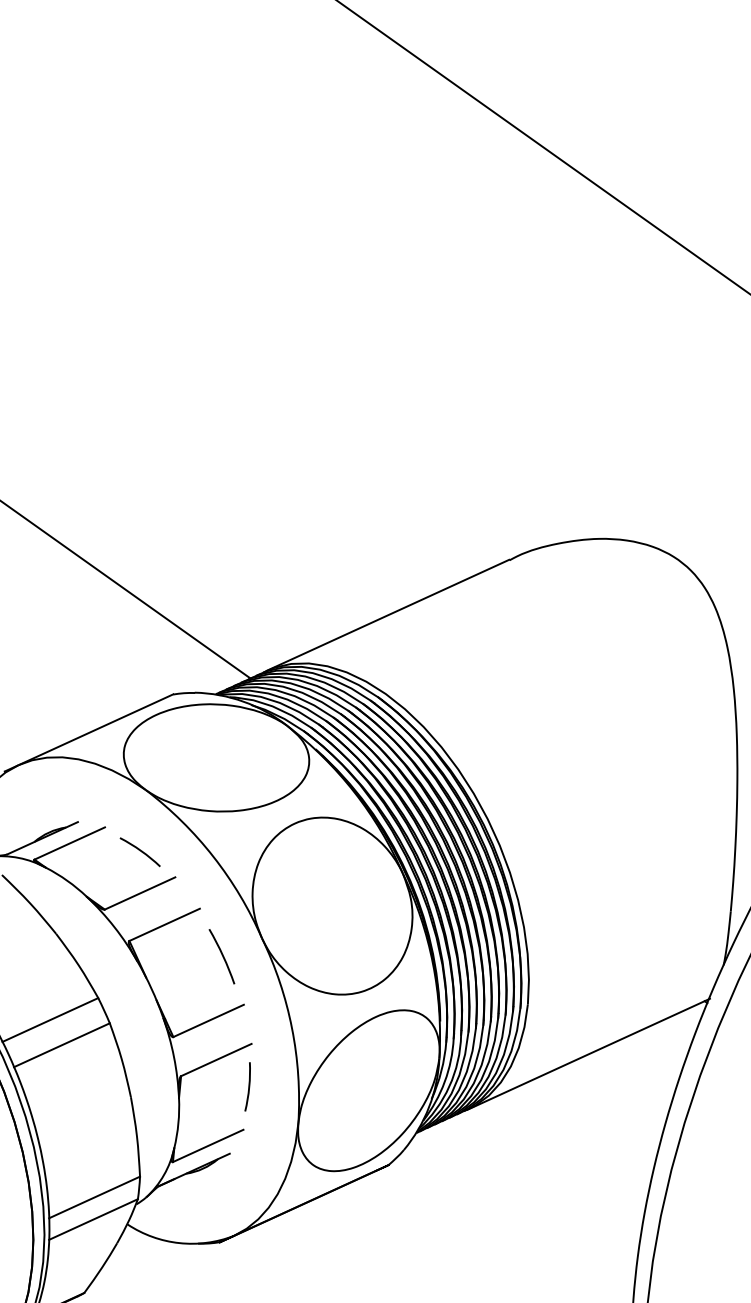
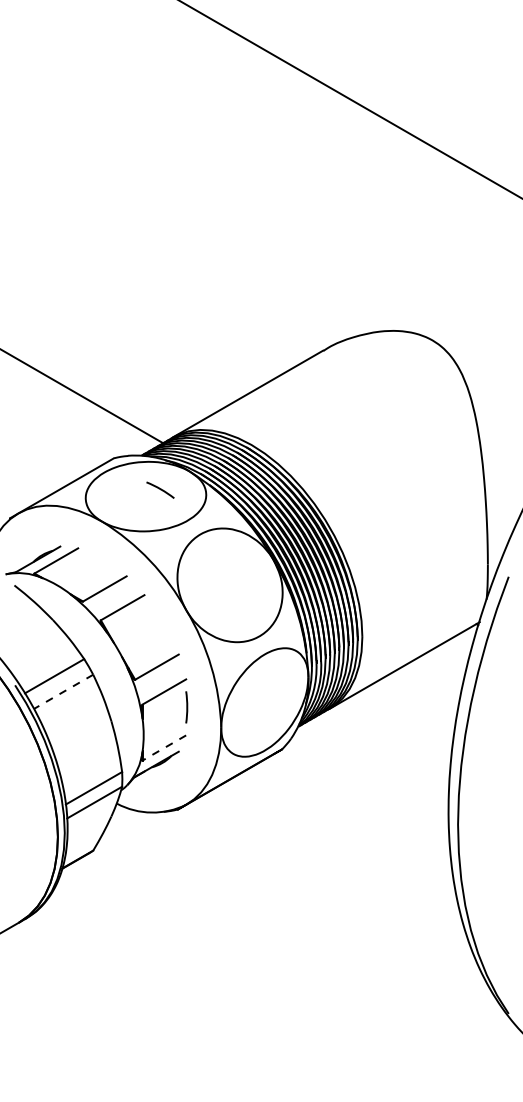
arc: (140, 851) -> (160, 489), moved
line: (221, 956) -> (161, 624), removed
line: (61, 1046) -> (63, 692), solid -> dashed
line: (206, 1146) -> (163, 748), solid -> dashed

